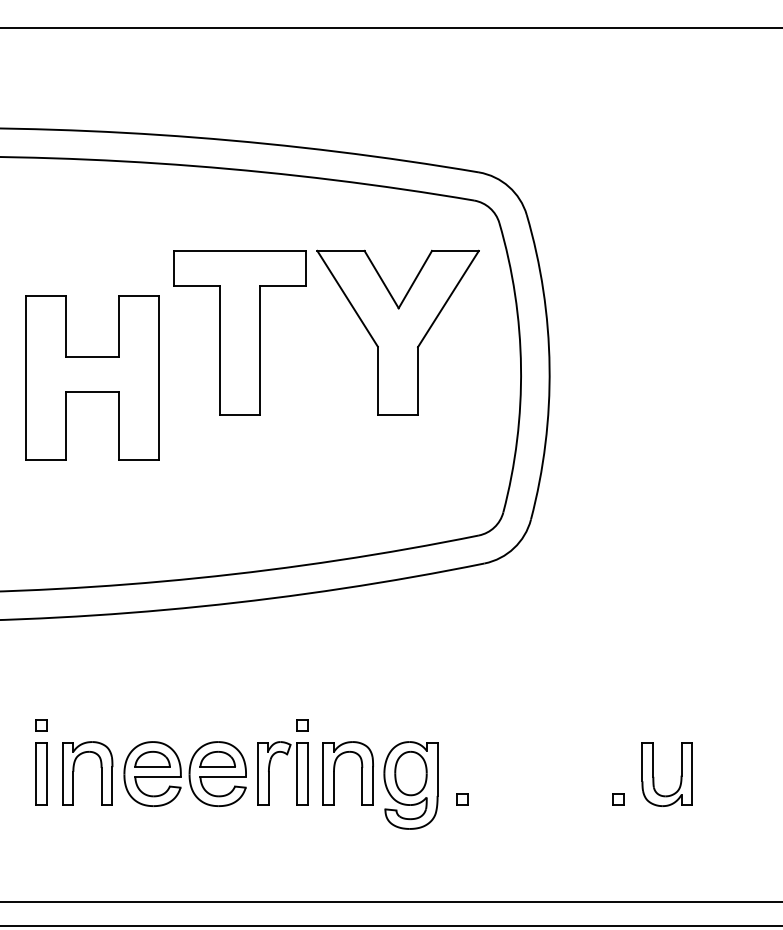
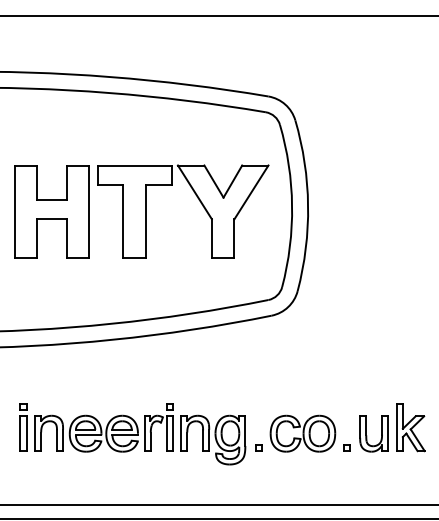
part: (354, 313) -> (198, 200), moved
part: (732, 762) -> (410, 427), added
part: (539, 773) -> (302, 433), added

